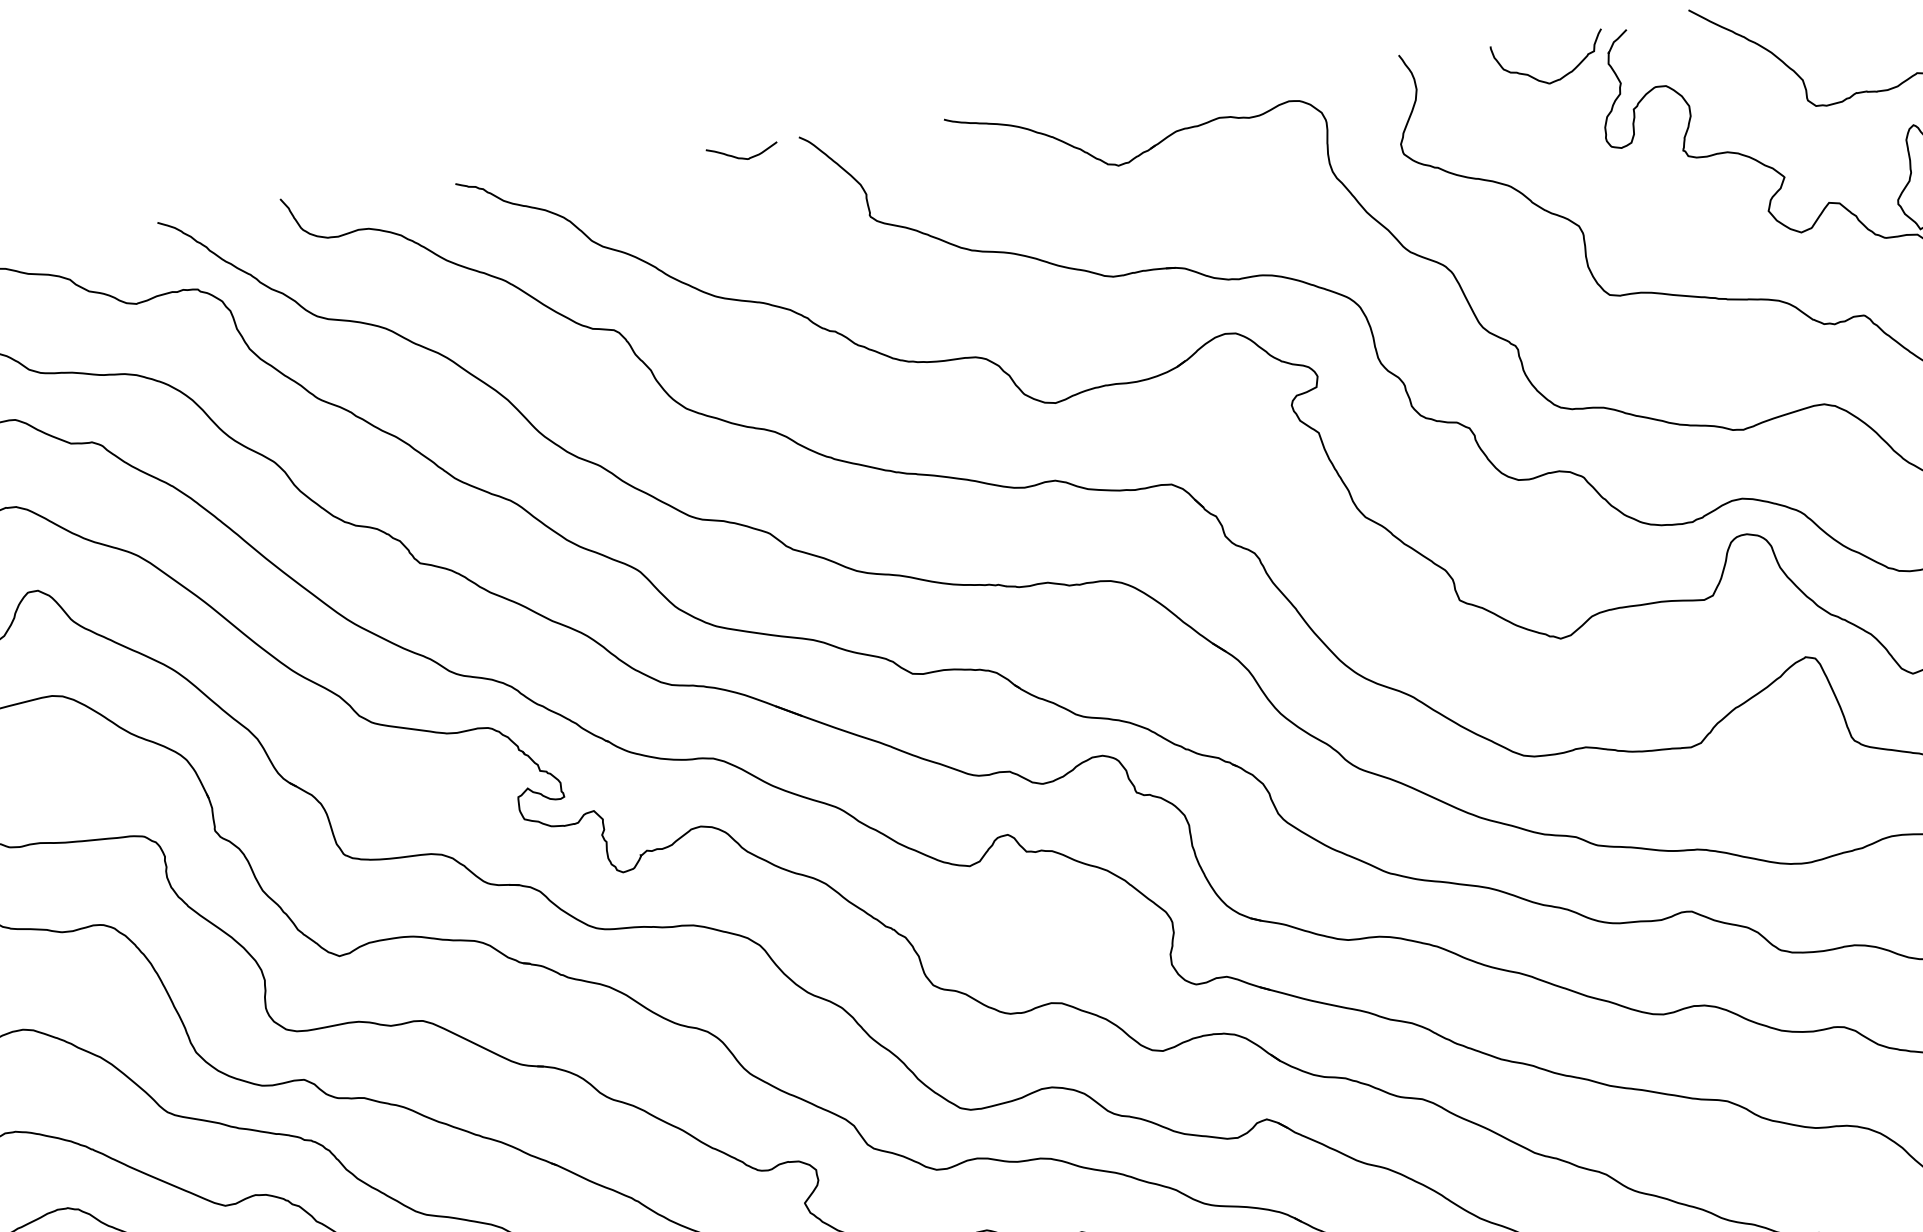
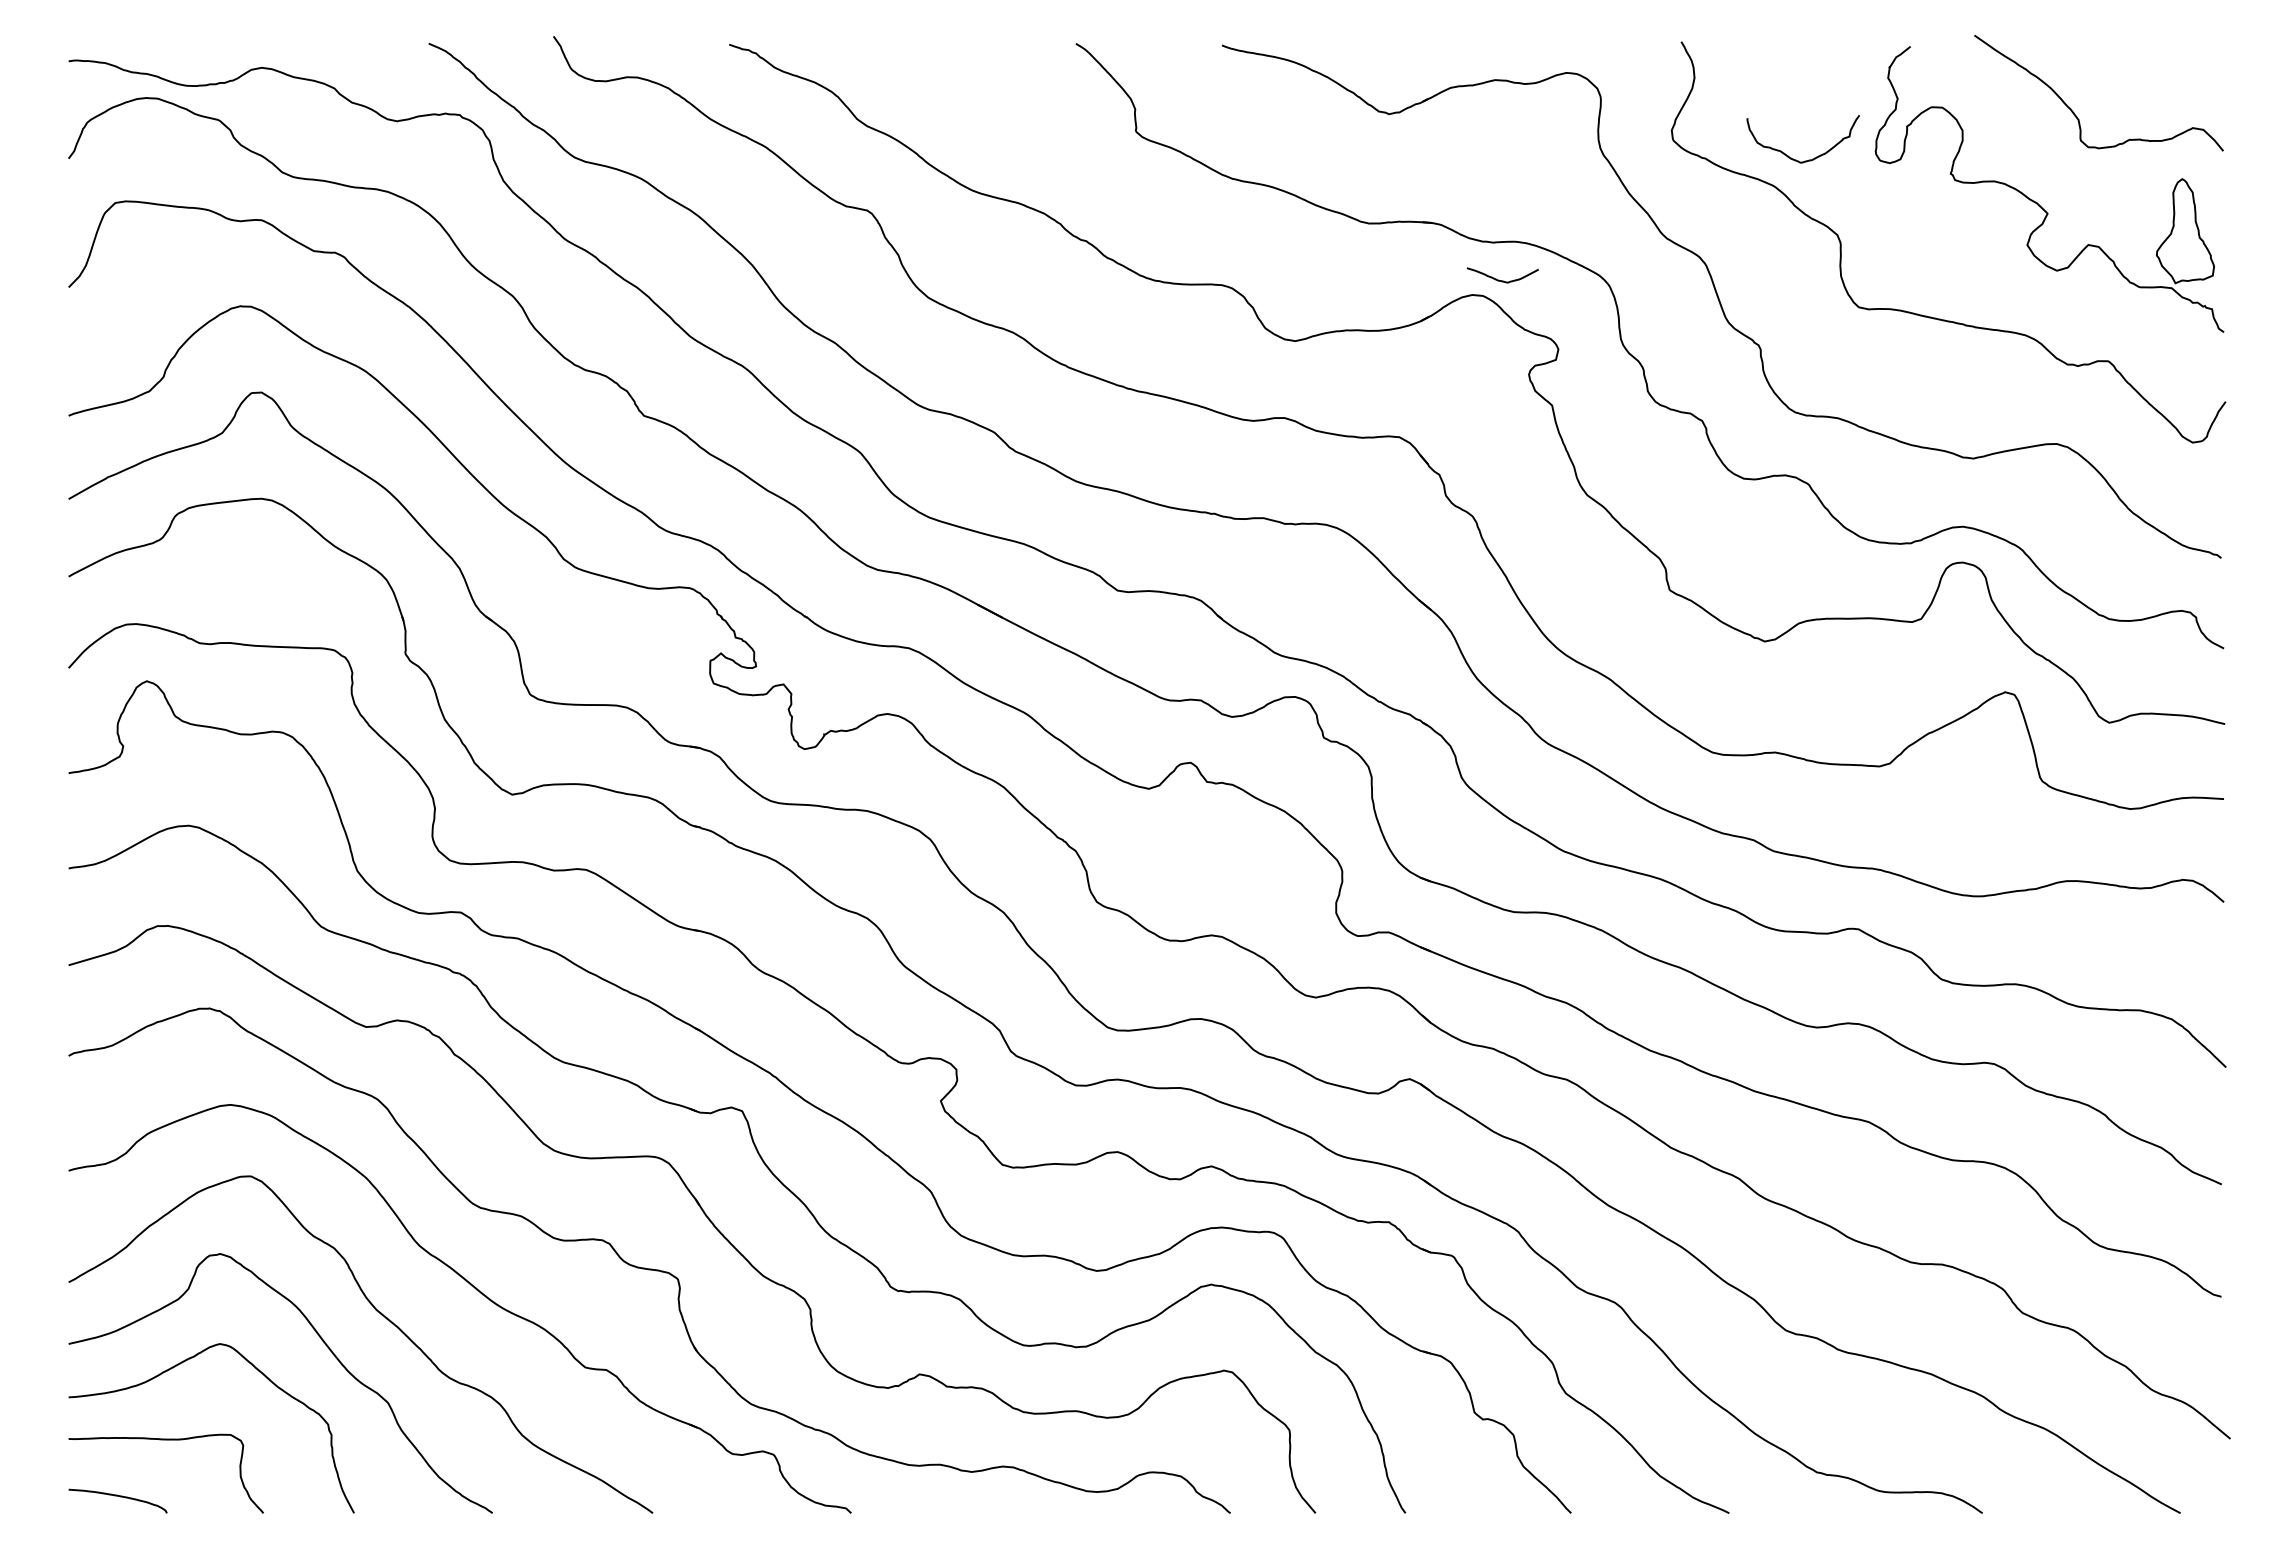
curve: (1544, 80) -> (1796, 159), moved
curve: (739, 157) -> (1499, 279), moved

